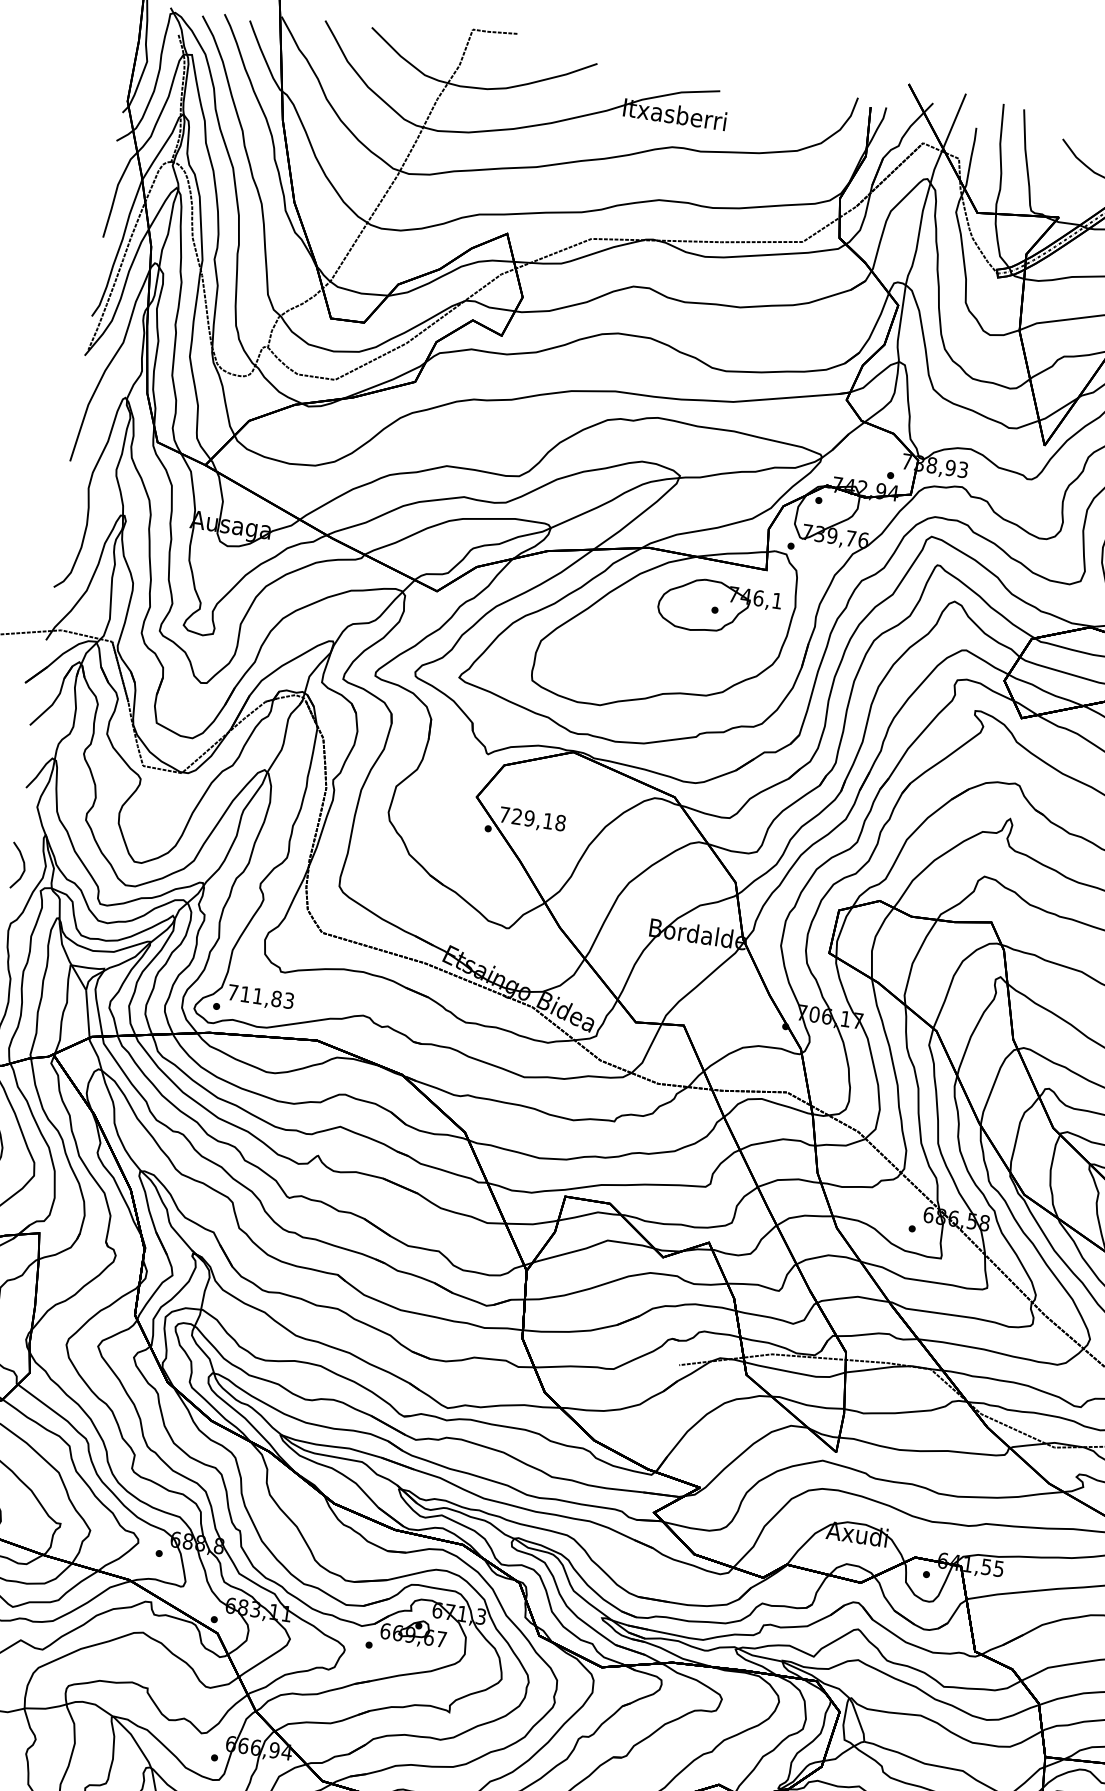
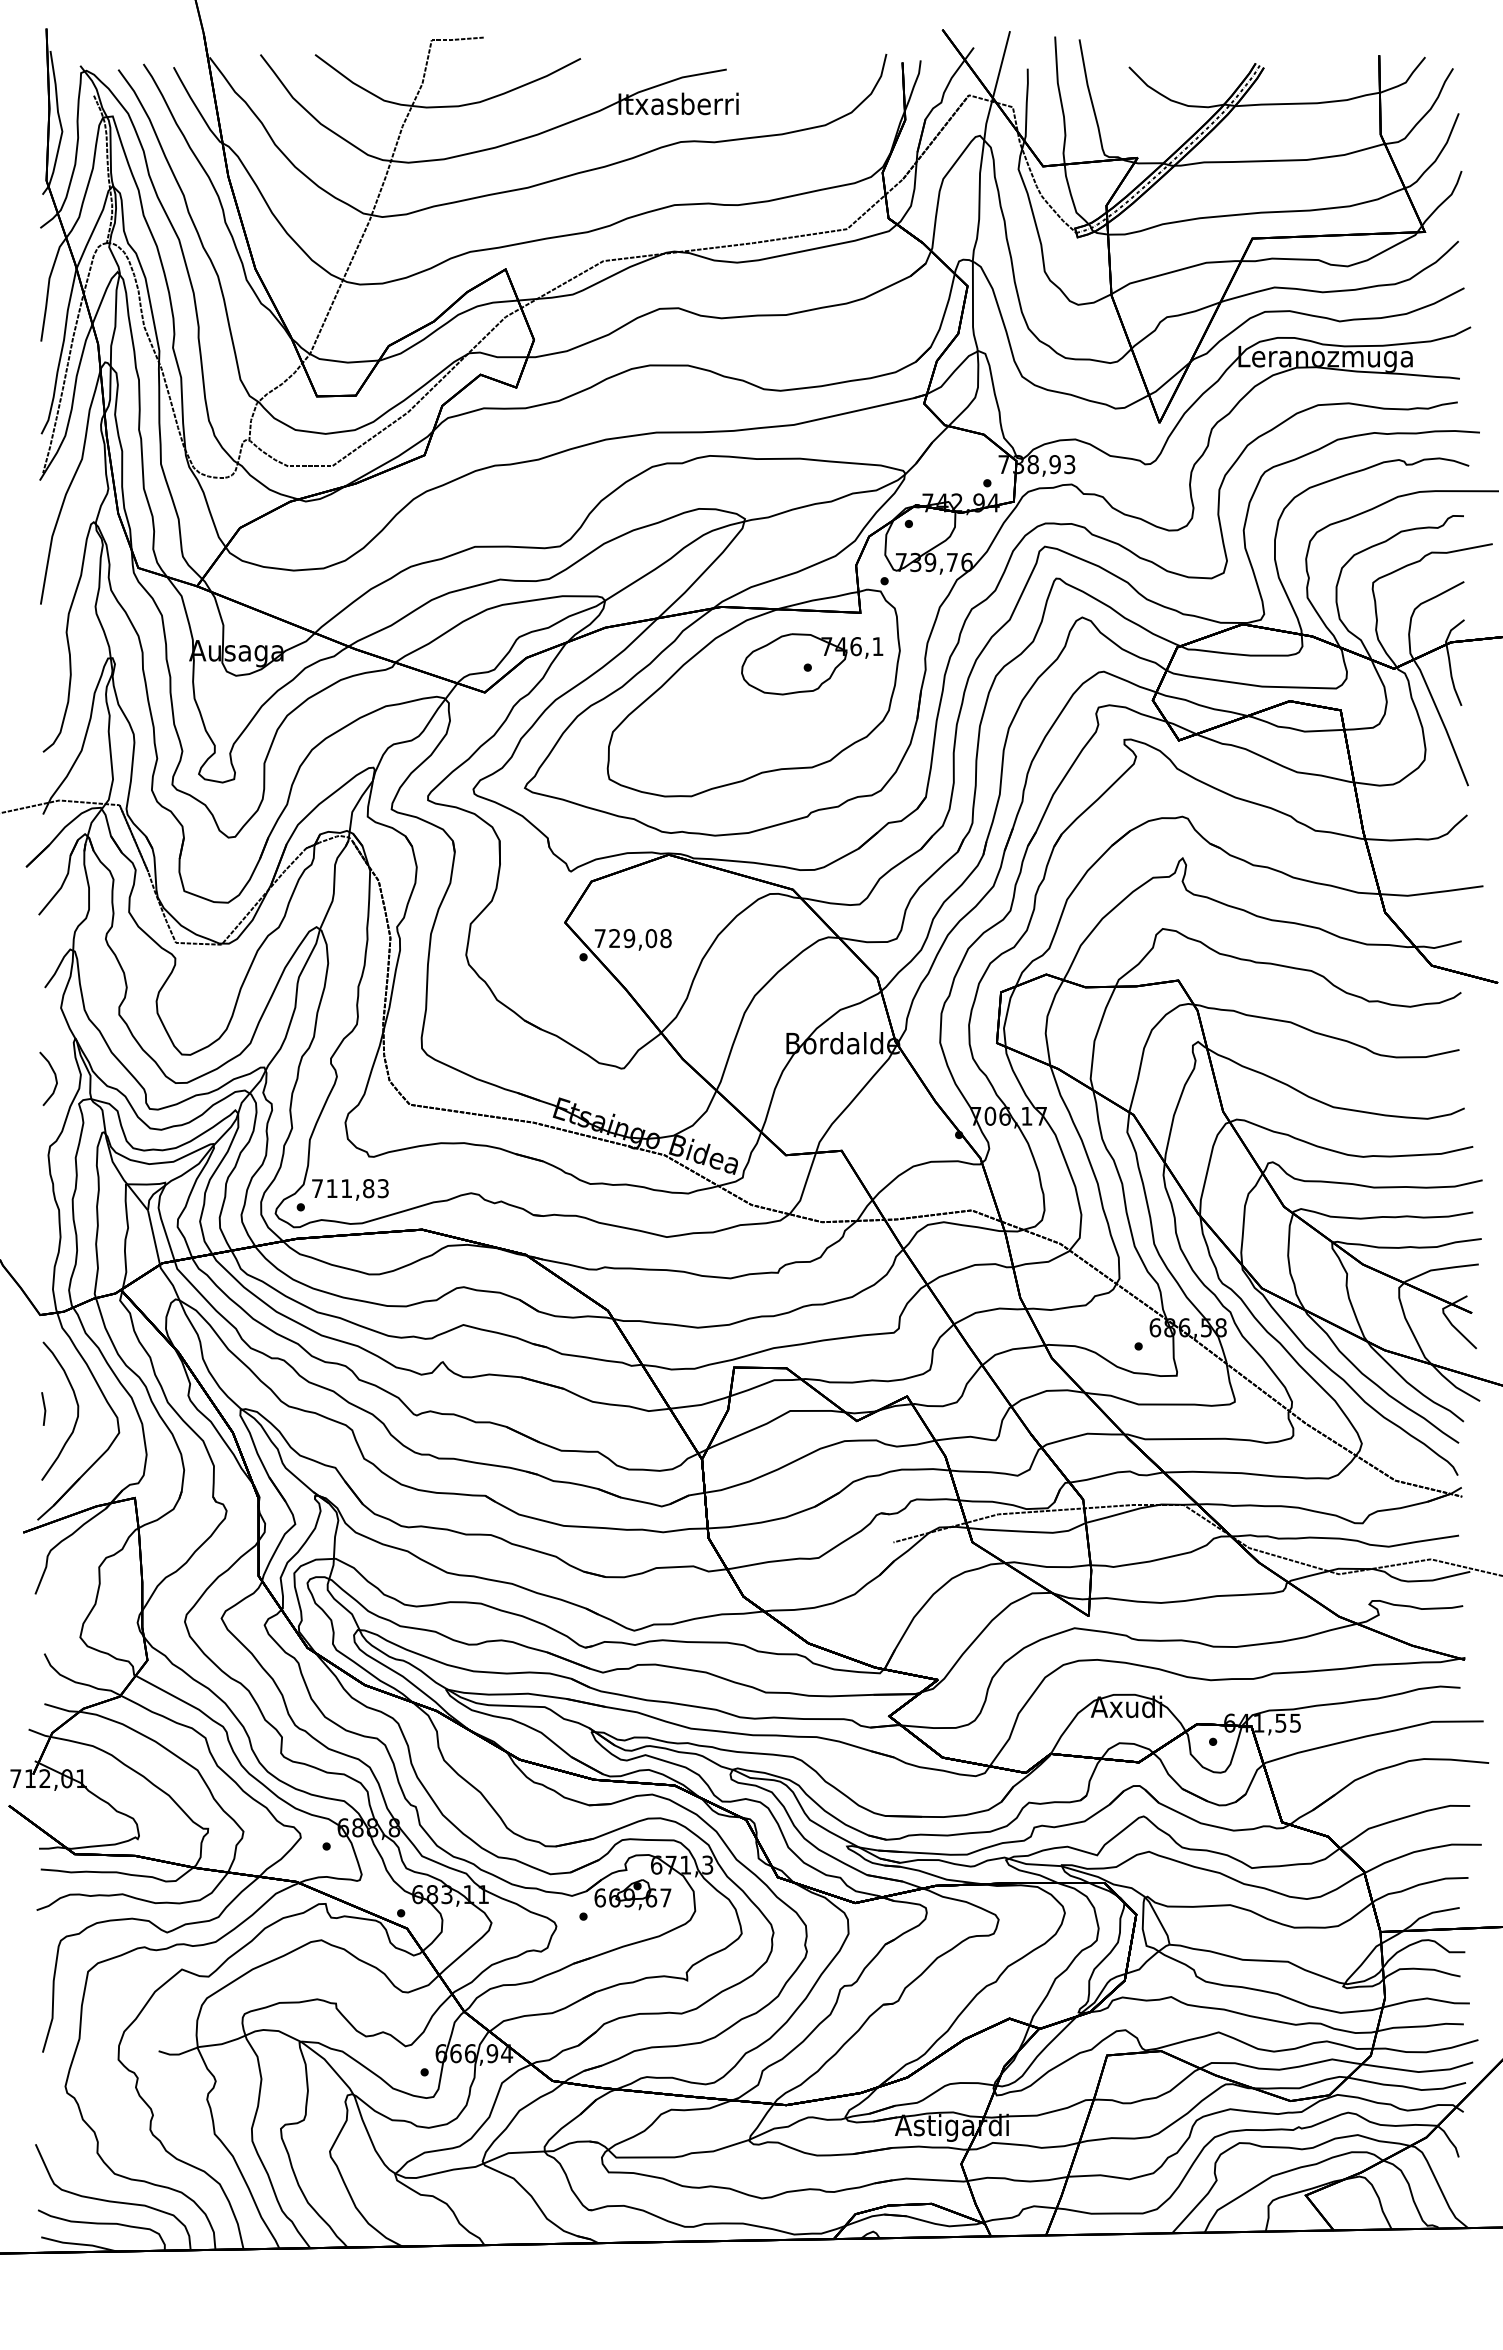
text: (548, 821) -> (651, 938), 729,18 -> 729,08

